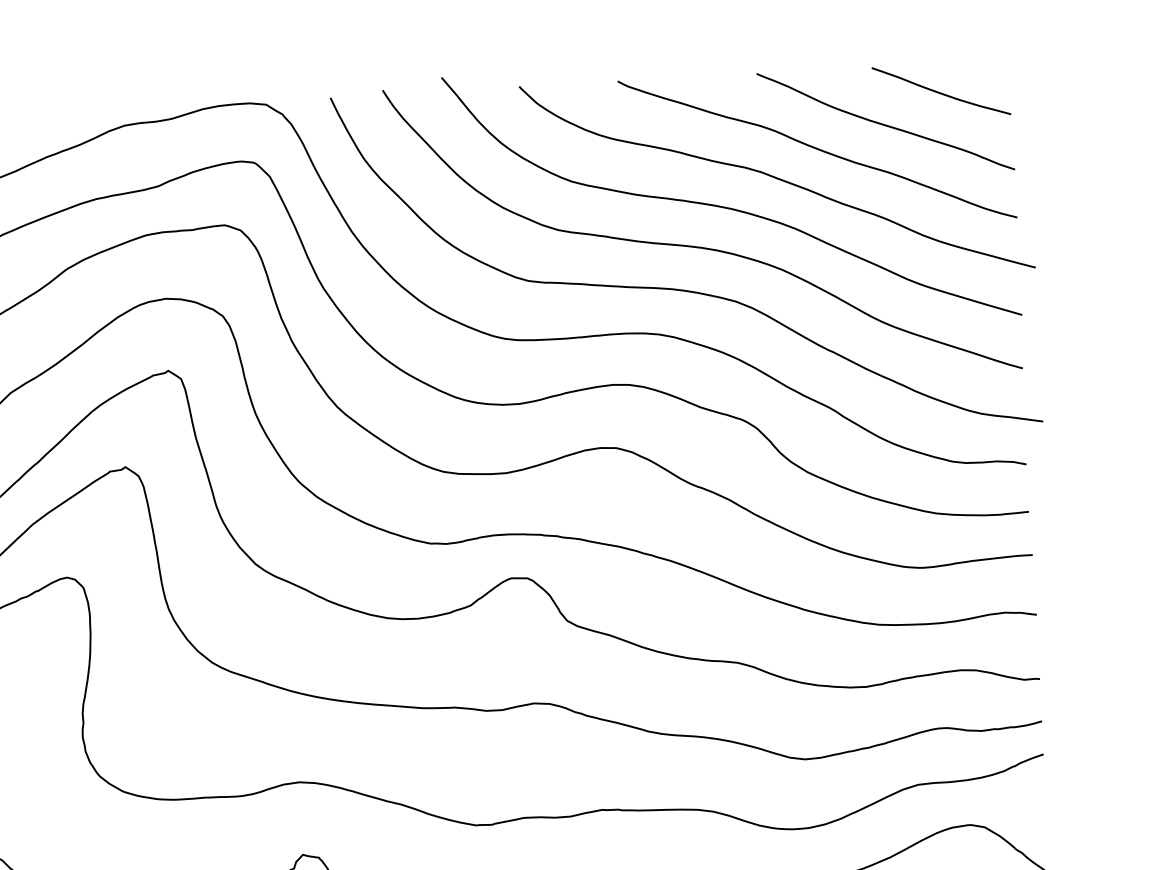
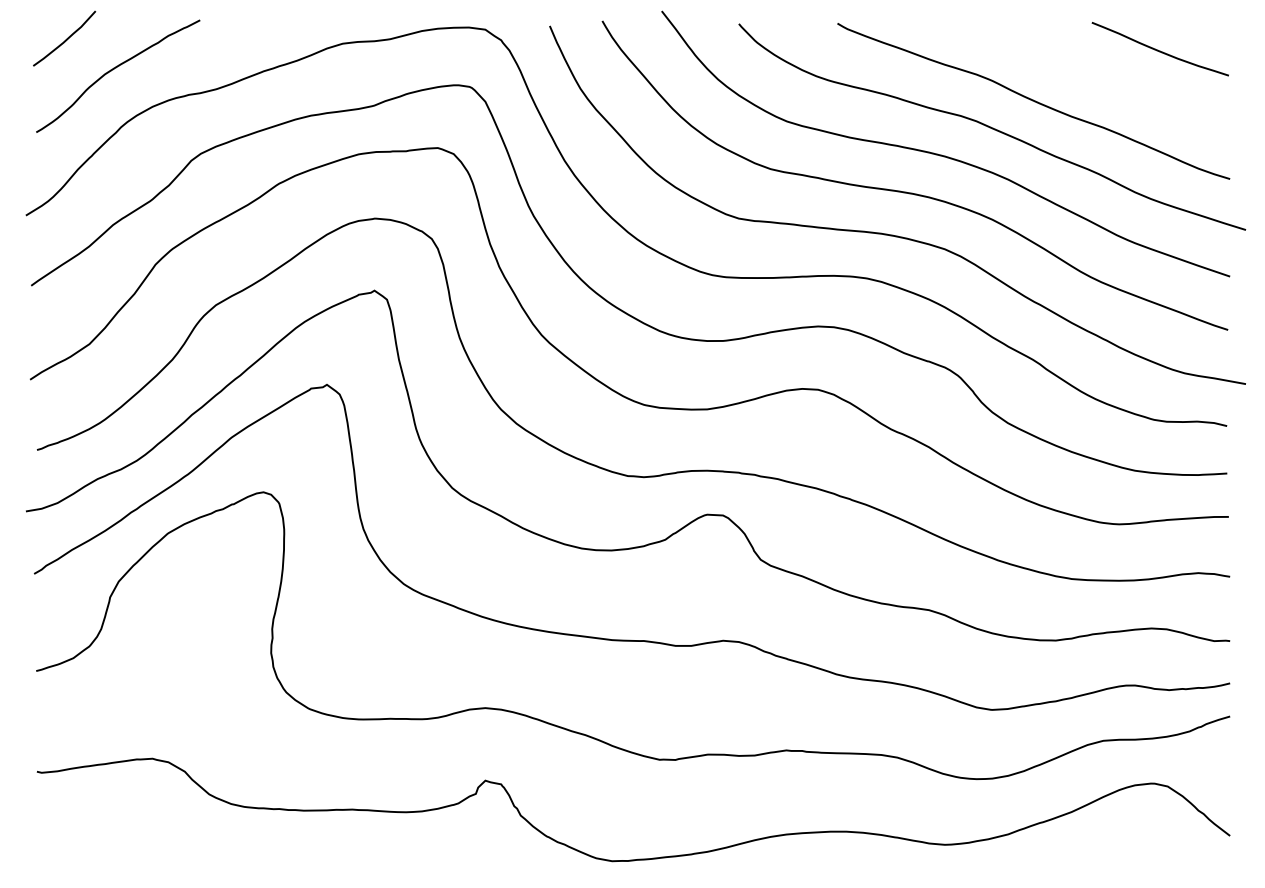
curve: (886, 124) -> (1103, 79), removed

